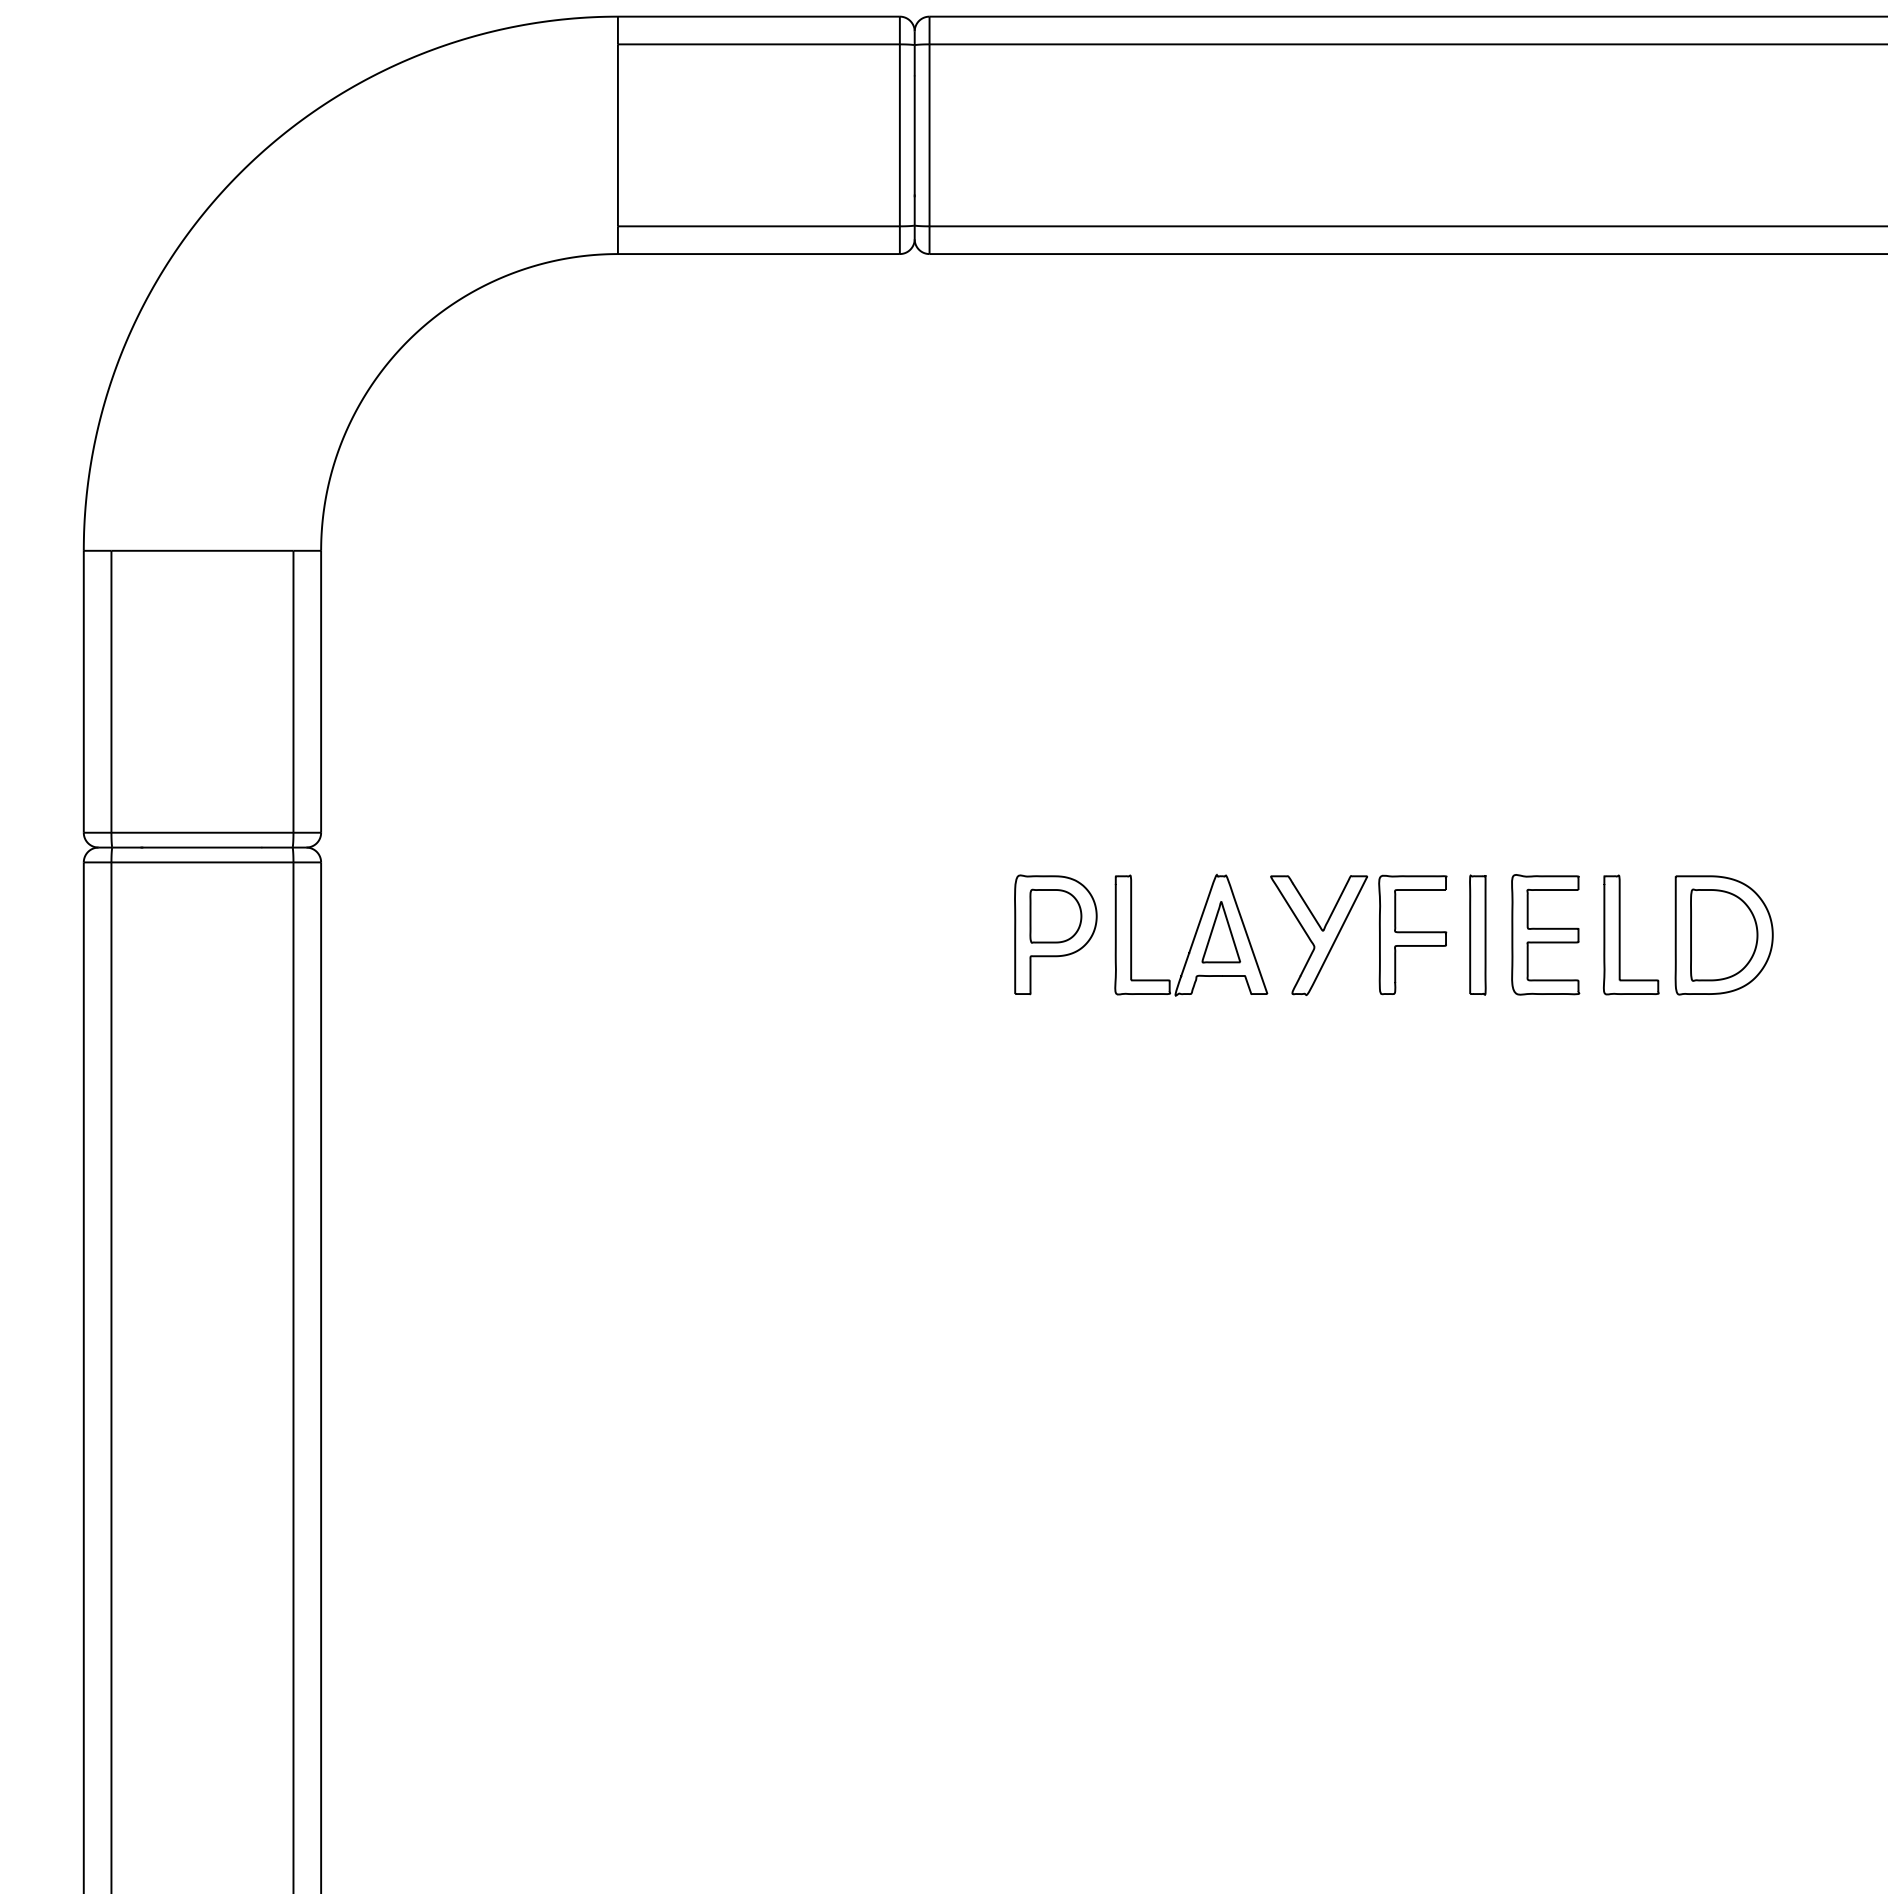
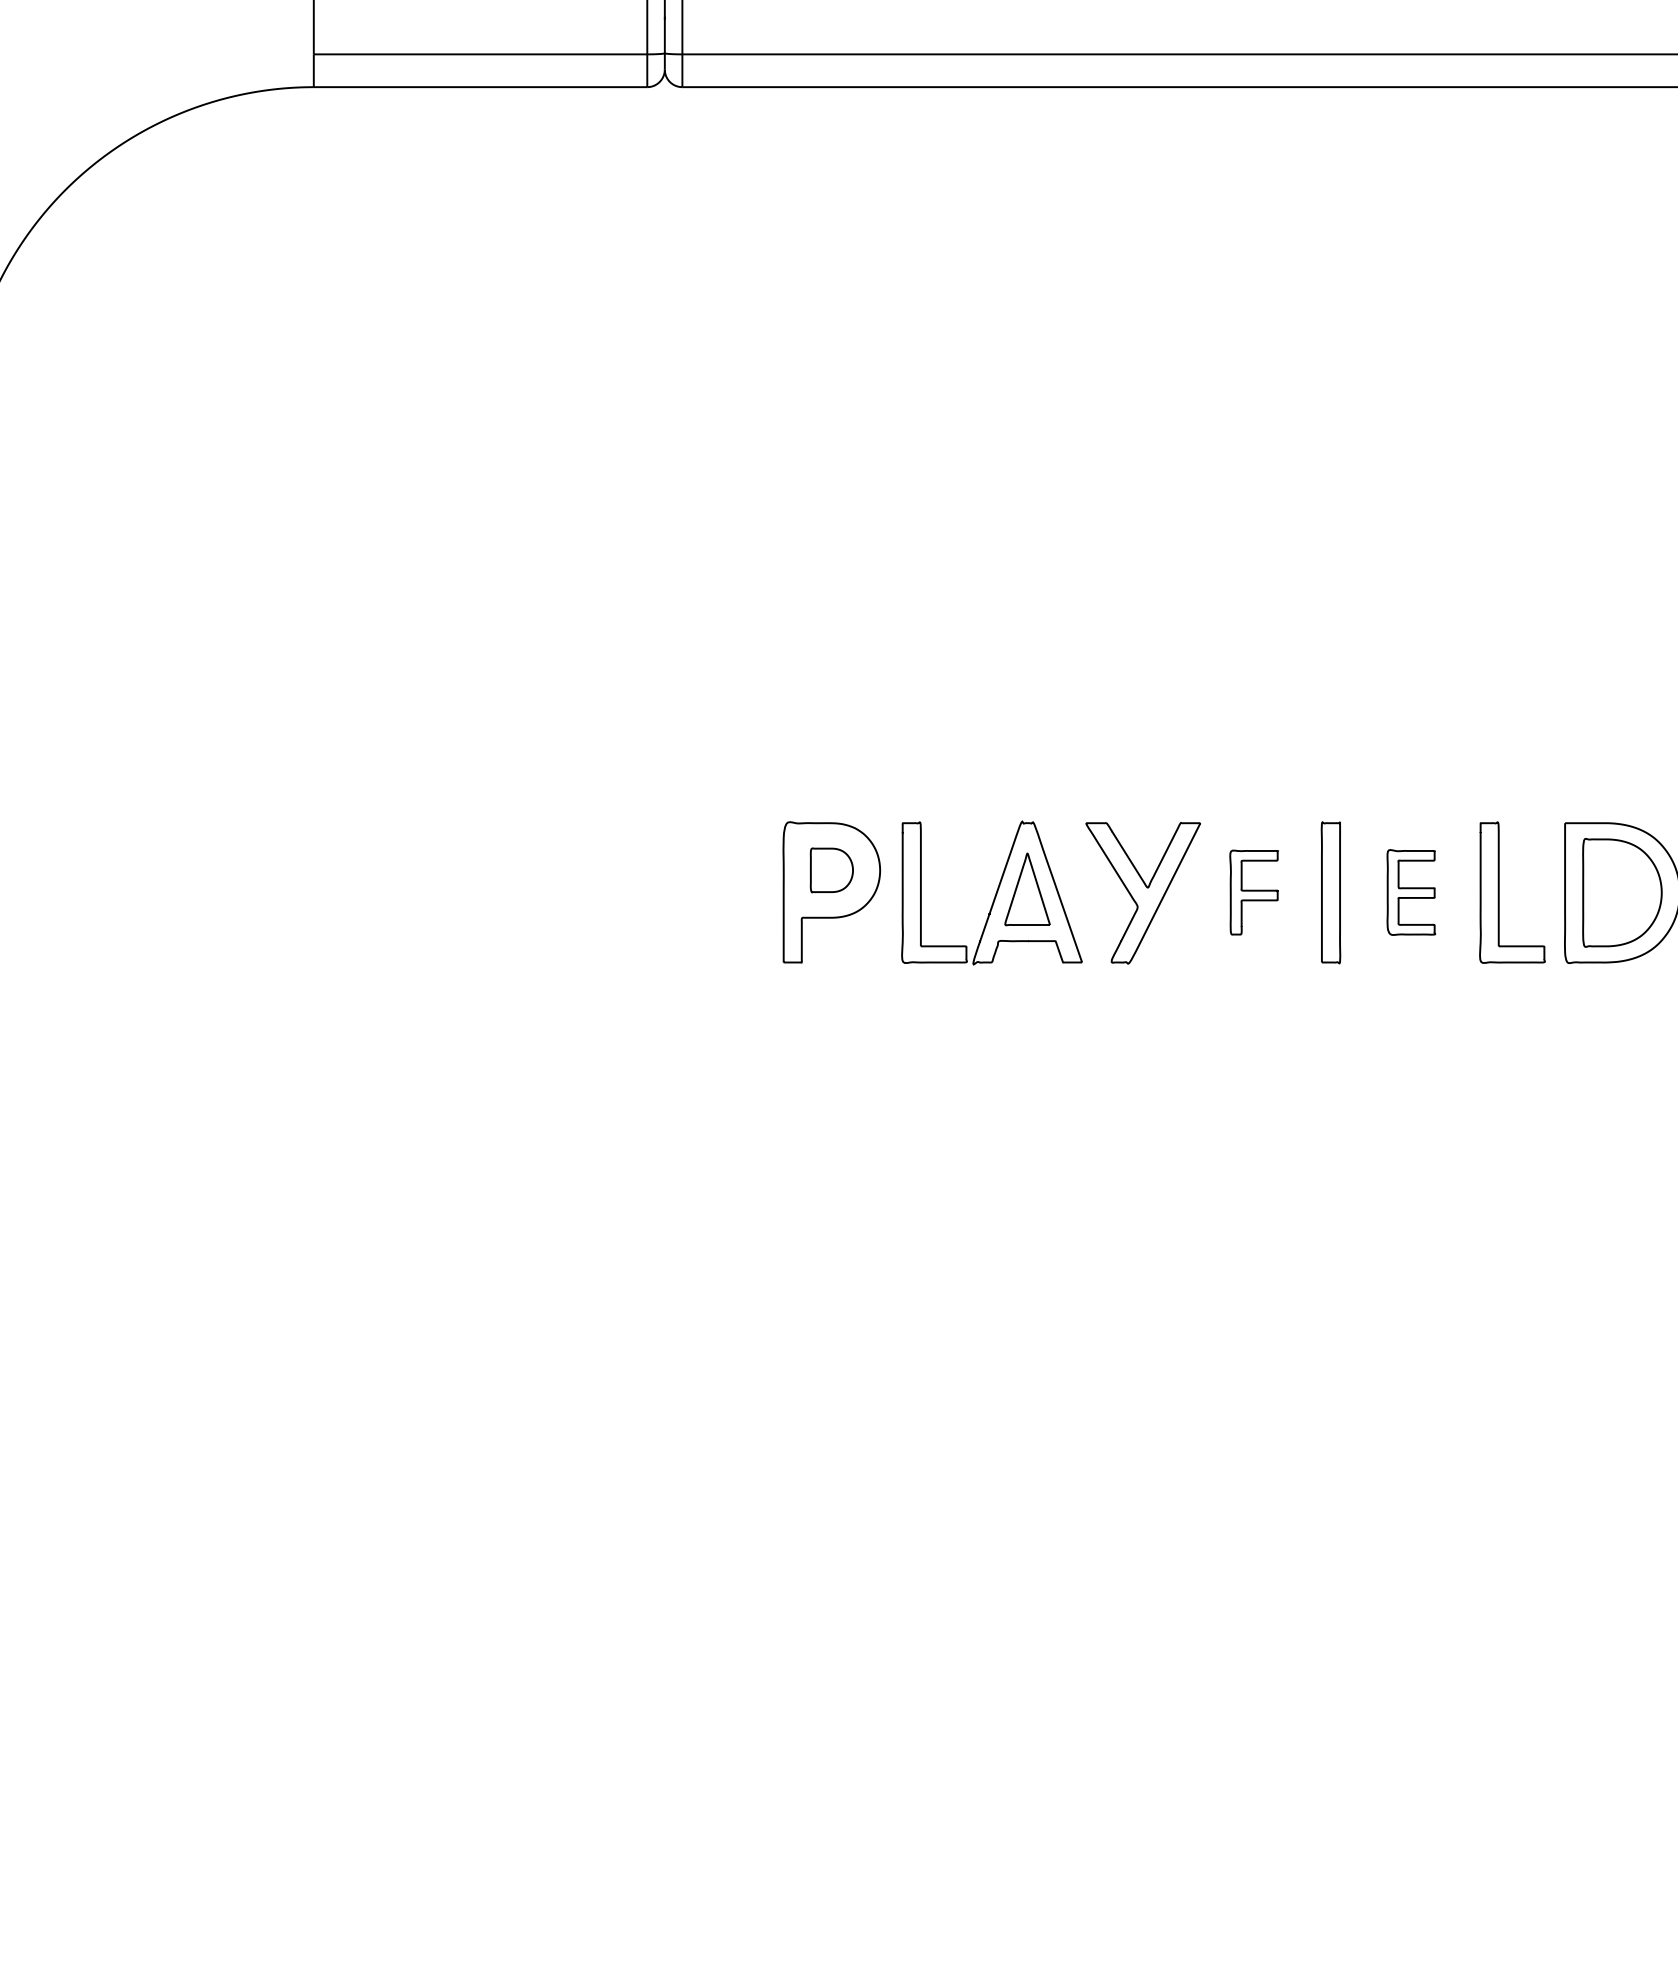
part: (1055, 915) -> (831, 869), size x0.7
part: (1412, 934) -> (1253, 892), size x0.6
part: (1545, 934) -> (1411, 892), size x0.6

